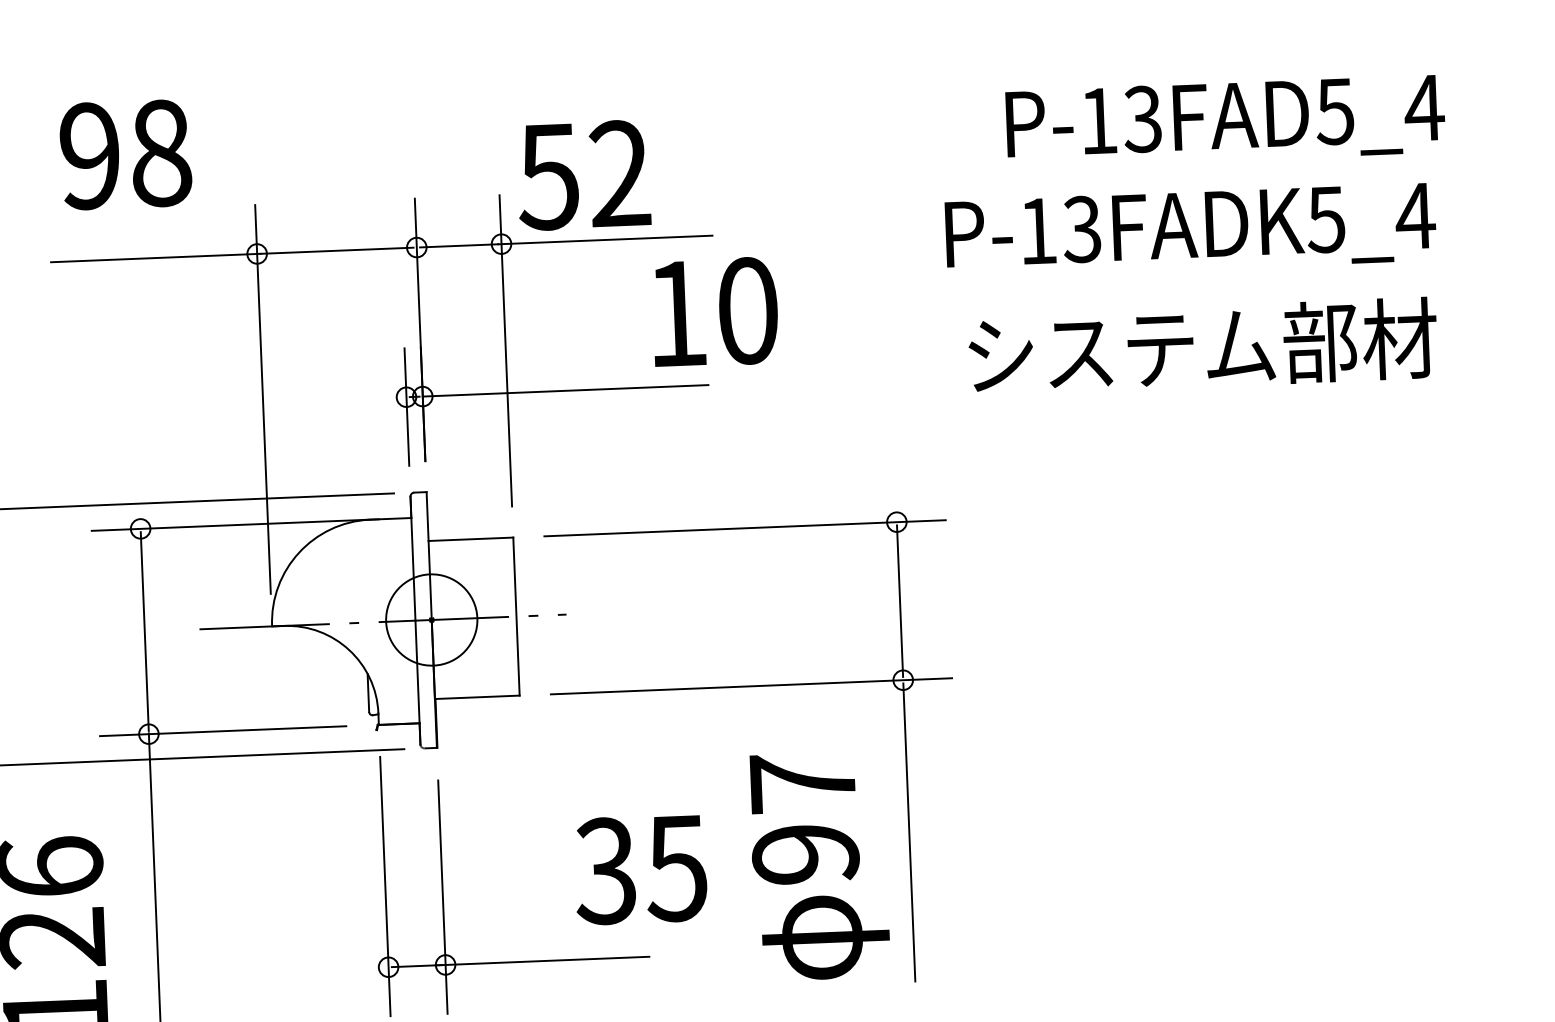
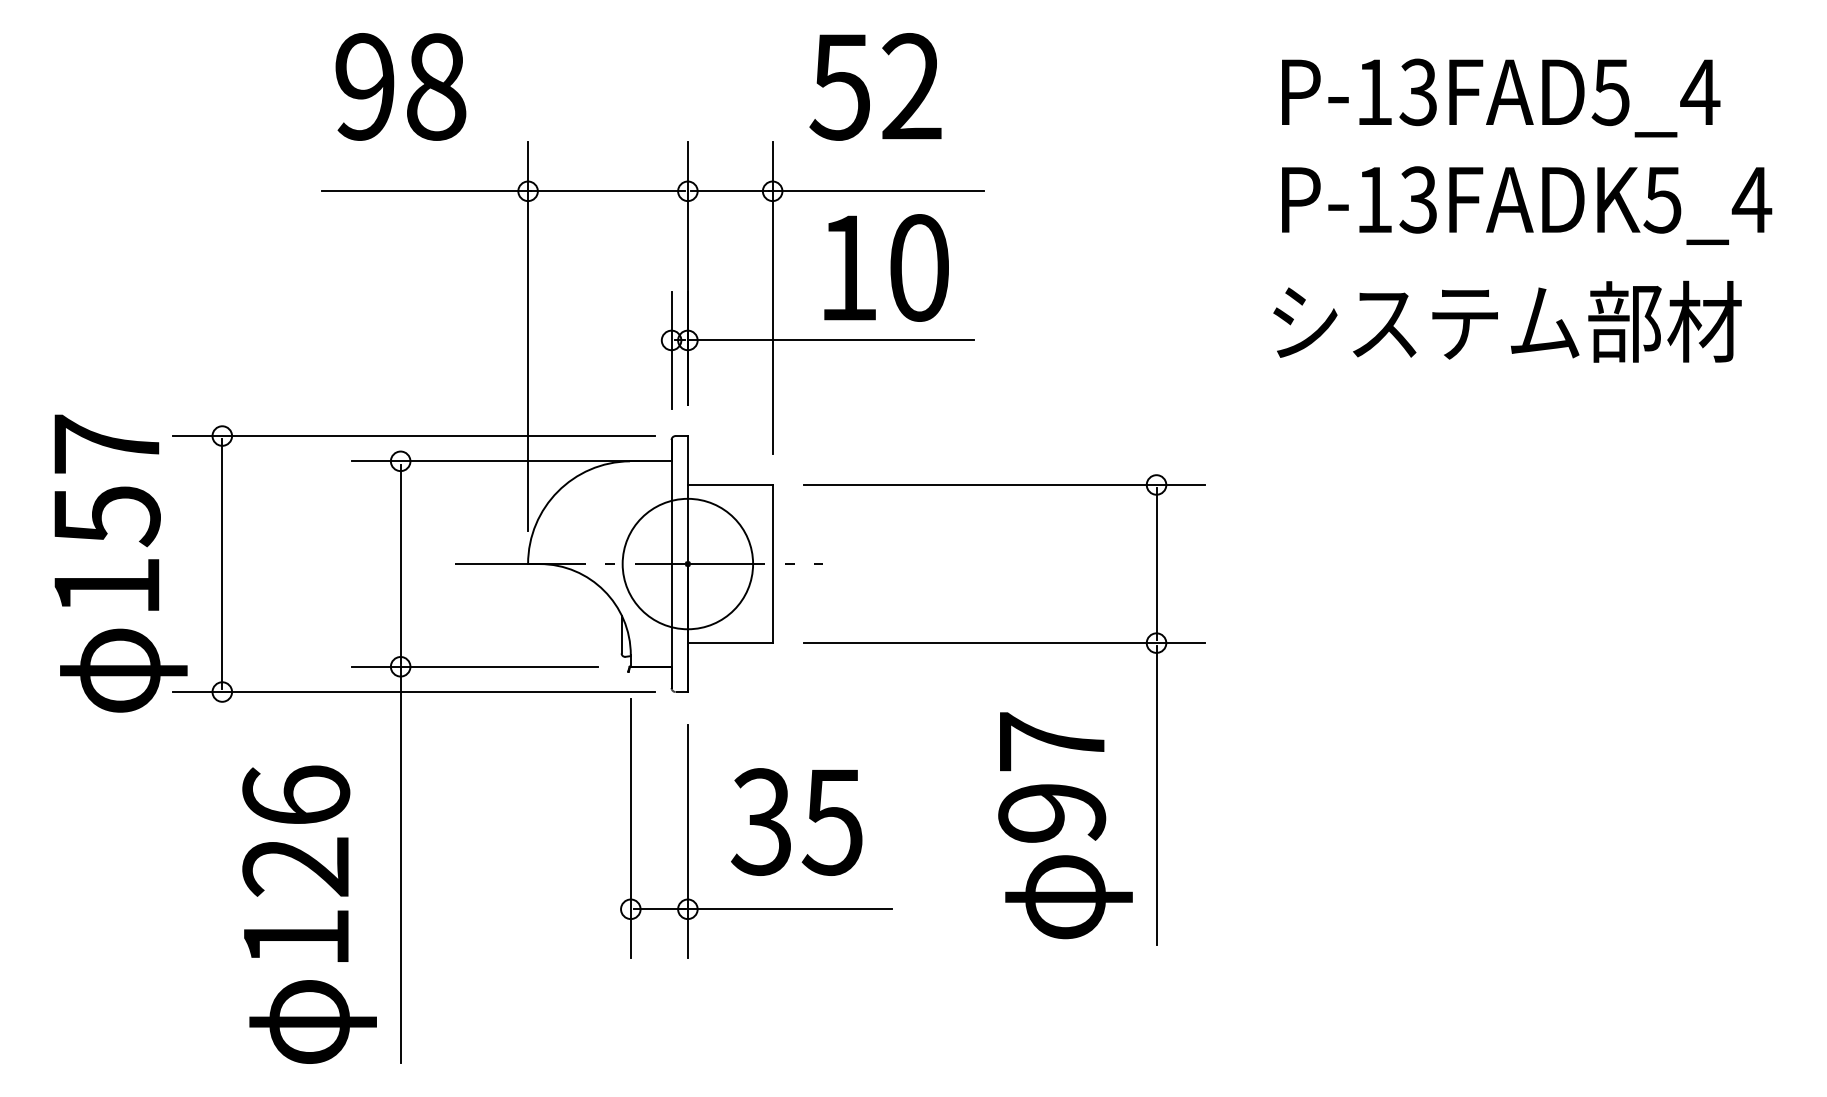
text: (583, 174) -> (875, 86), moved
text: (1191, 230) -> (1527, 205), moved
text: (715, 311) -> (886, 267), moved
text: (1203, 346) -> (1507, 321), moved
circle: (431, 619) -> (687, 563), size x1.43
text: (640, 869) -> (796, 821), moved

